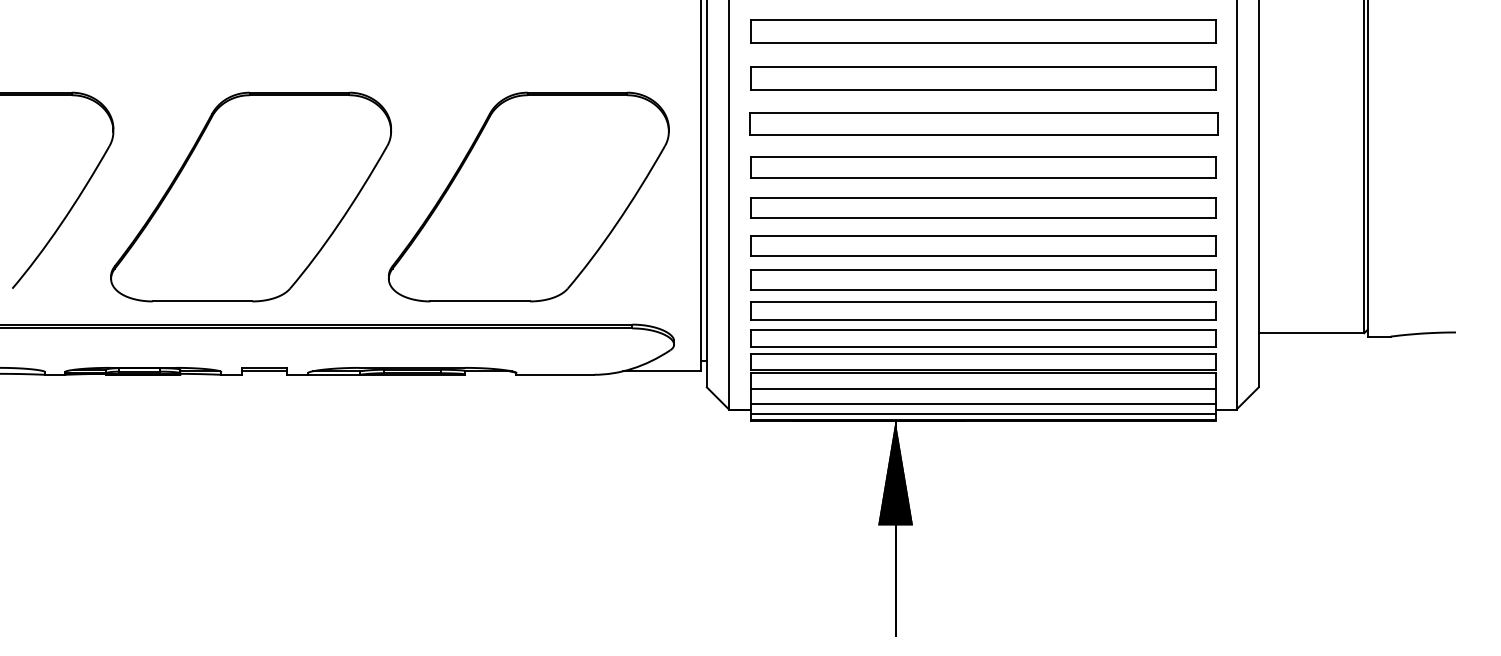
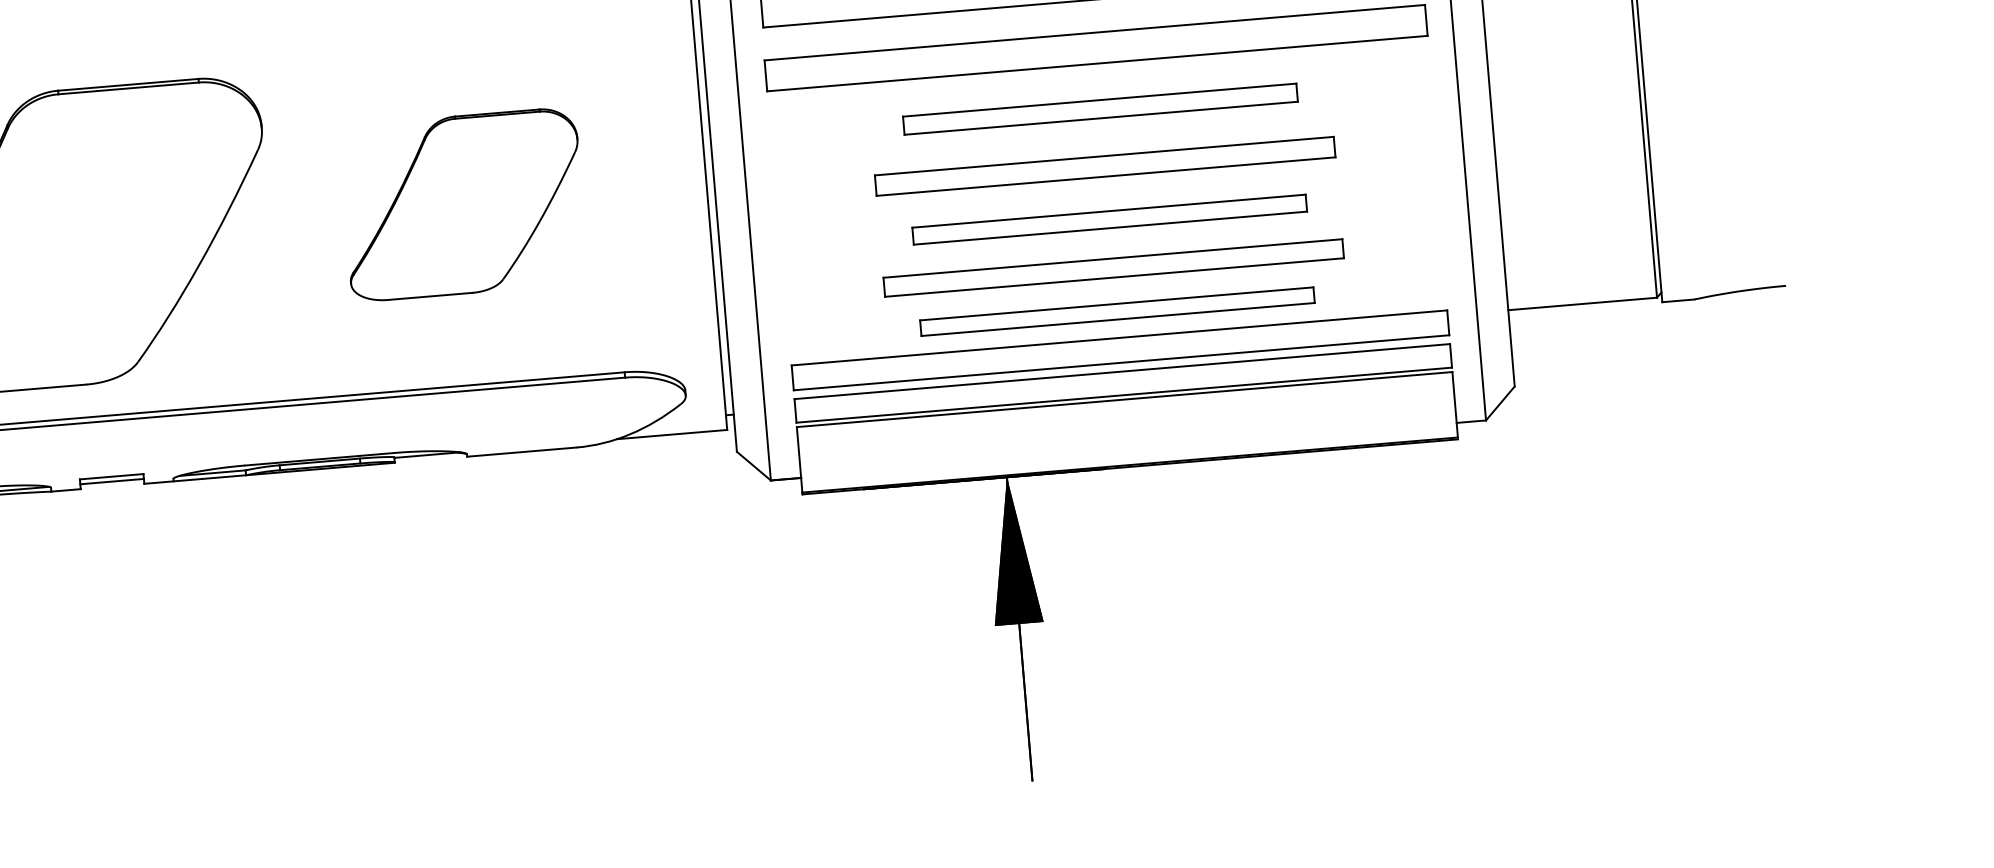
part: (983, 167) -> (1100, 109), size x0.6
part: (528, 196) -> (463, 204), size x0.6
part: (983, 207) -> (1105, 165), size x0.7
part: (983, 245) -> (1110, 219), size x0.6
part: (983, 279) -> (1114, 267), size x0.7
part: (983, 310) -> (1117, 310), size x0.6
line: (982, 389) -> (1125, 422), removed
line: (982, 403) -> (1127, 442), removed
line: (982, 414) -> (1128, 457), removed

